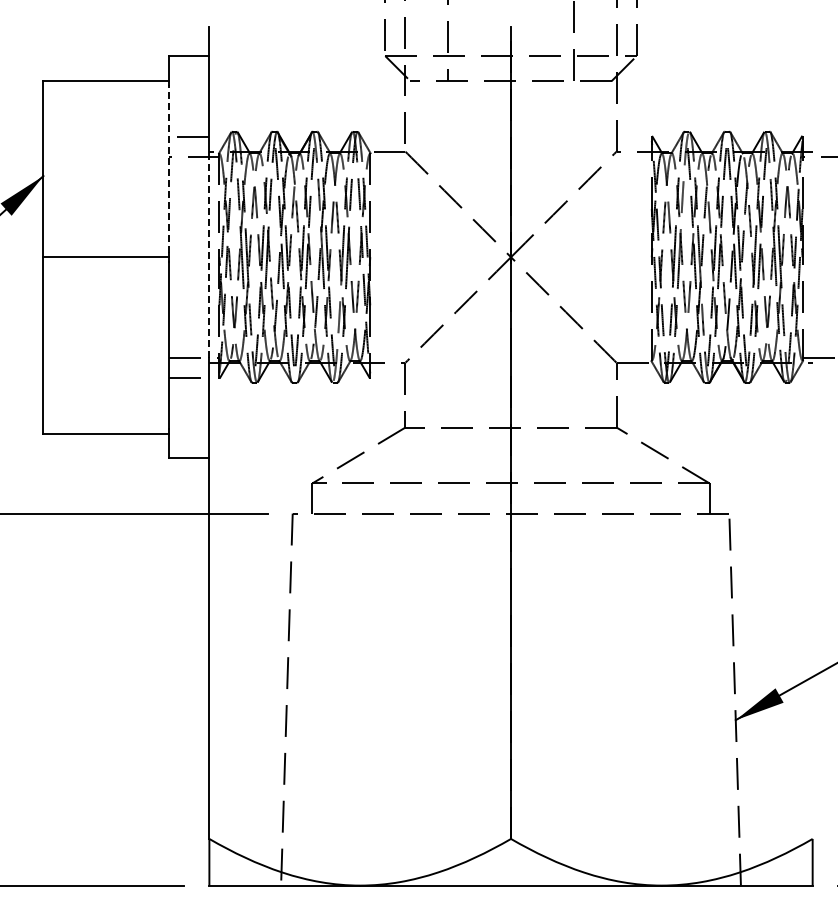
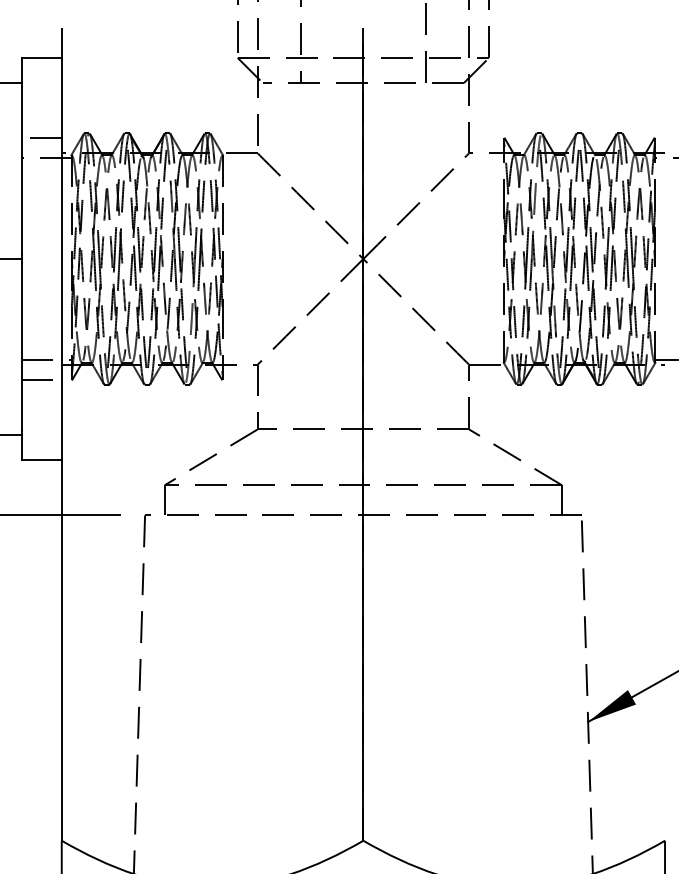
line: (169, 169) -> (21, 171), dashed -> solid
line: (209, 257) -> (61, 259), dashed -> solid

